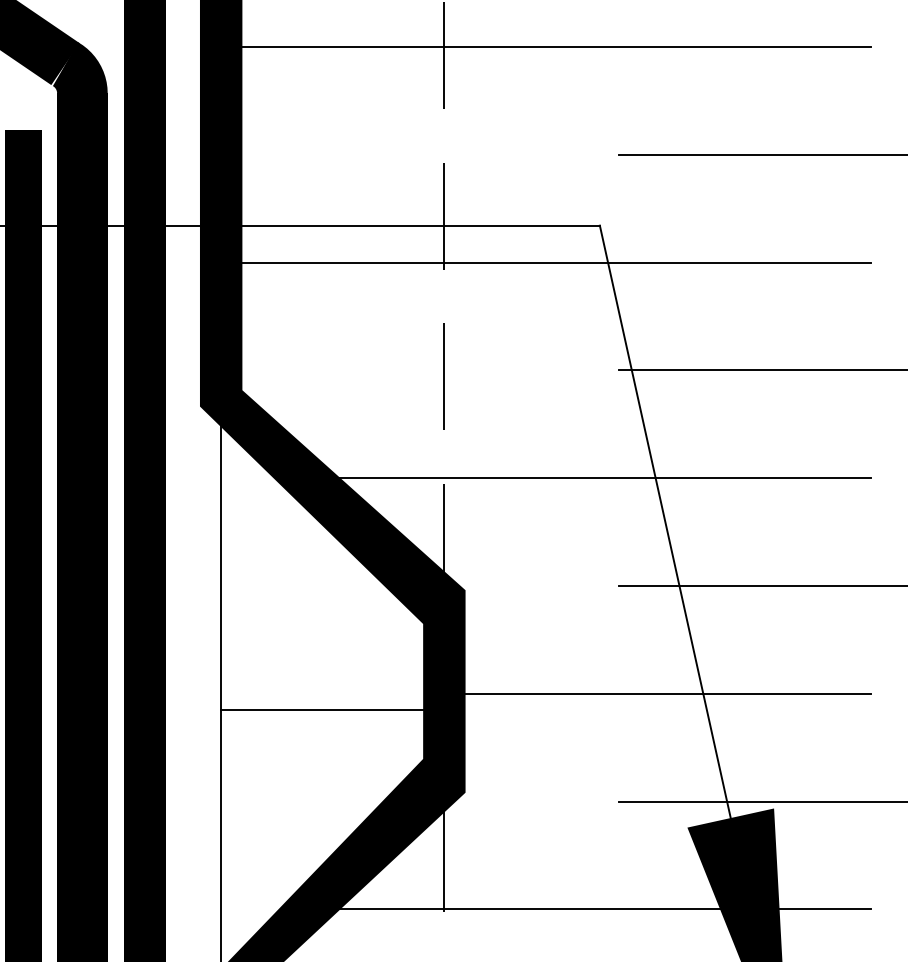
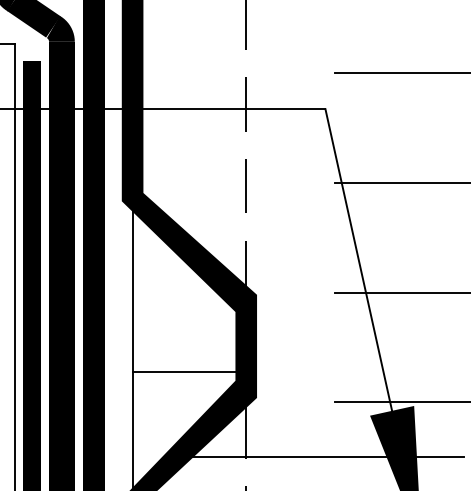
line: (544, 47) -> (297, 18), removed
line: (544, 263) -> (297, 128), removed
line: (576, 477) -> (313, 237), removed
line: (656, 693) -> (354, 347), removed
line: (332, 709) -> (189, 371), moved

